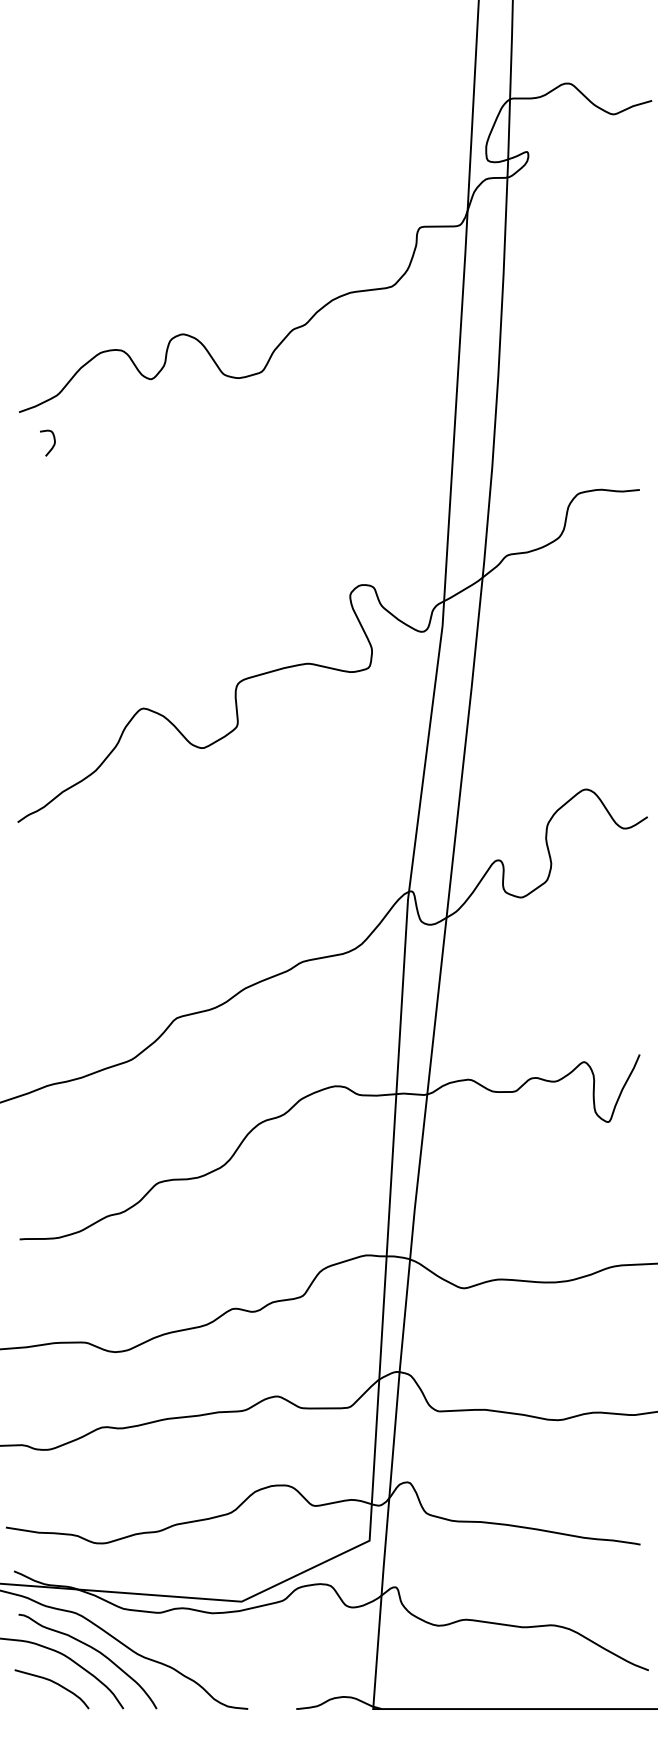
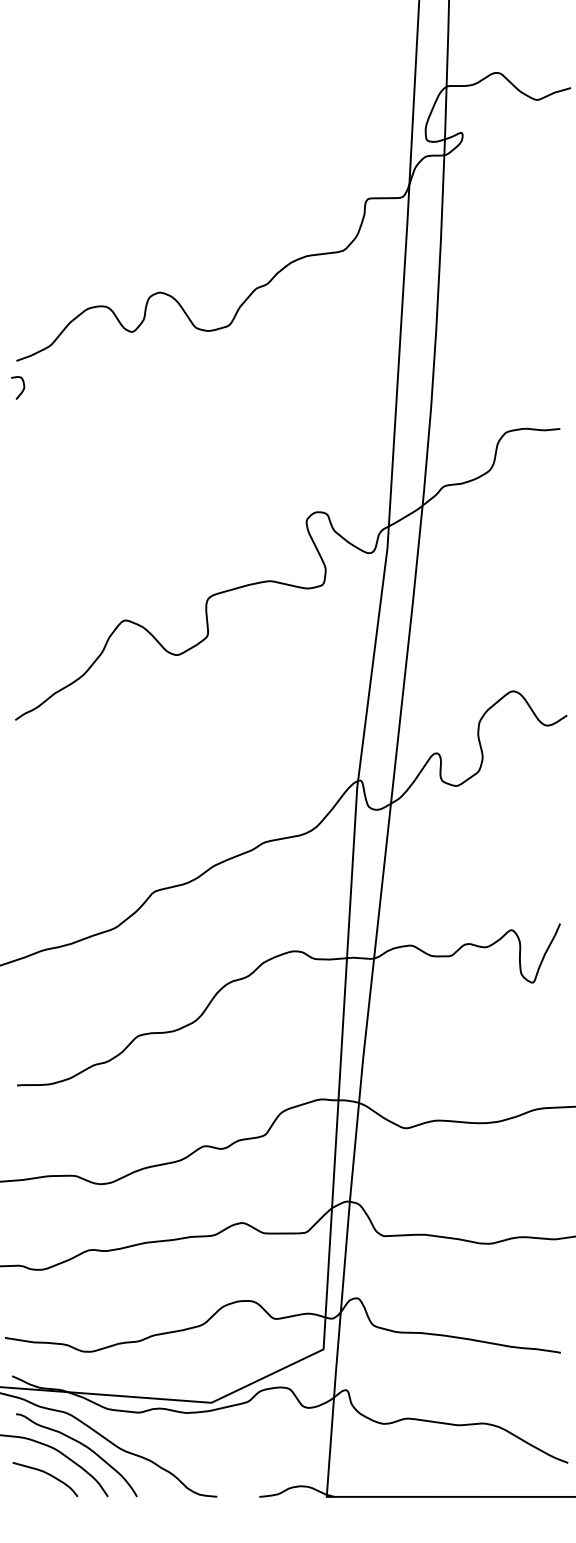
curve: (52, 445) -> (22, 390), moved

